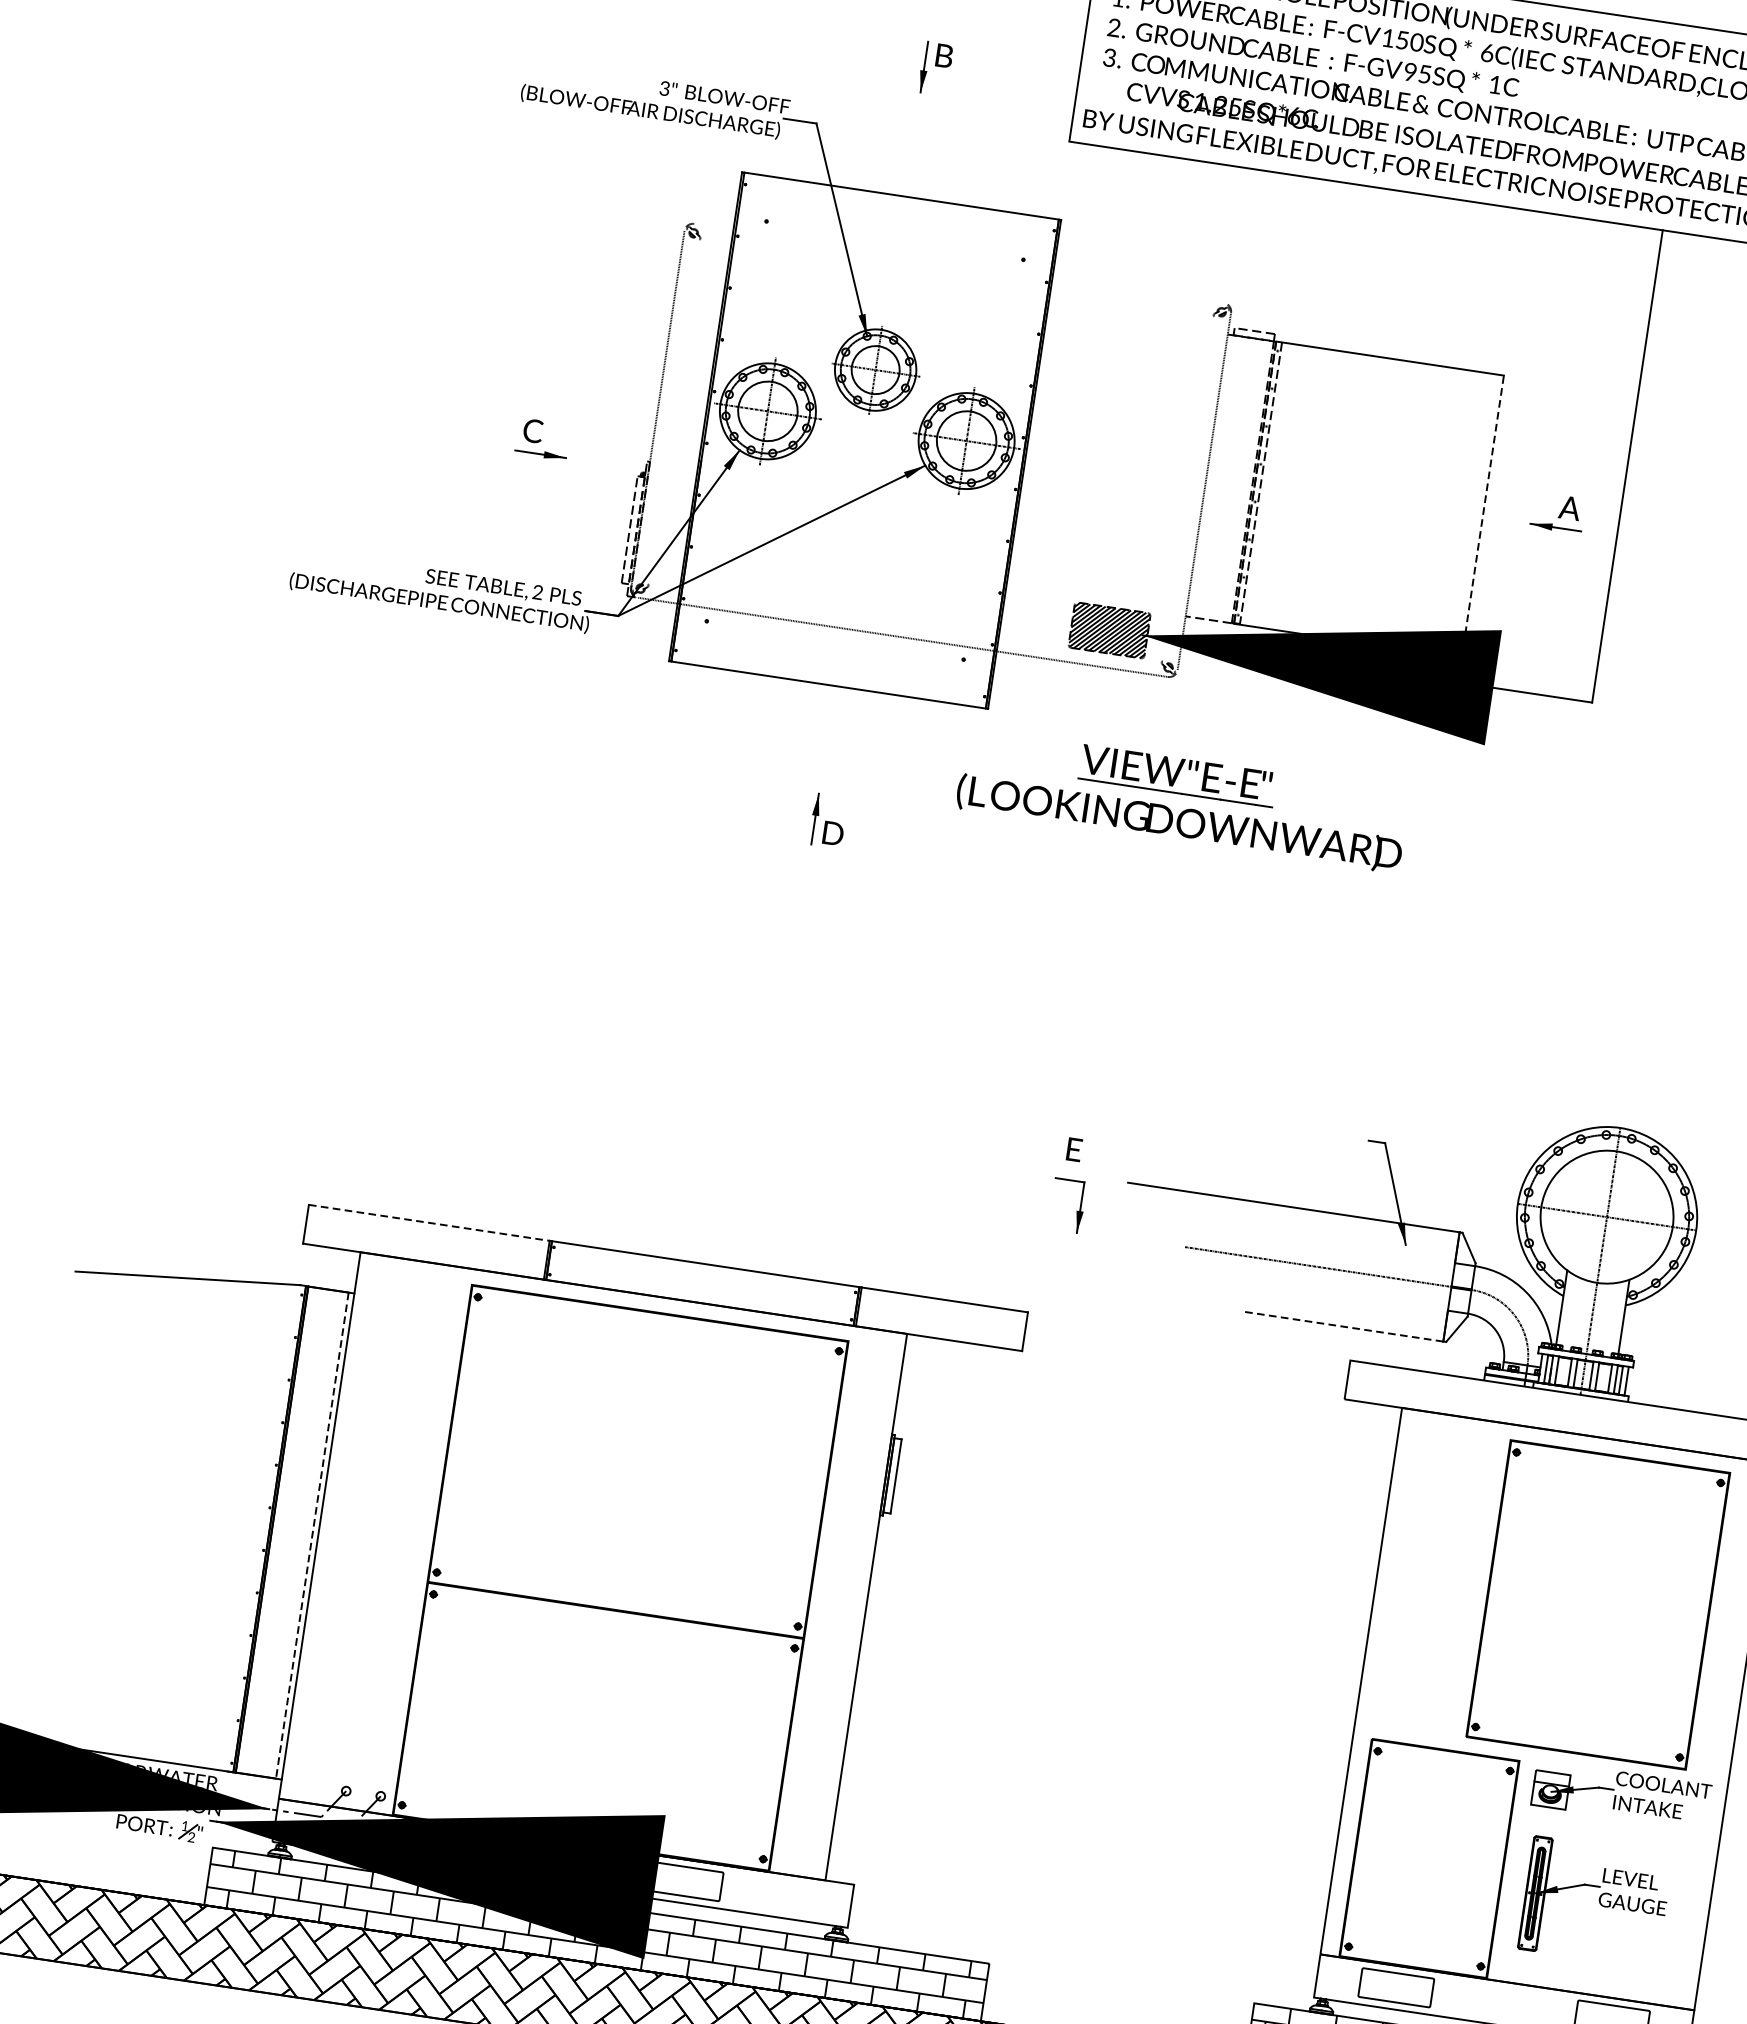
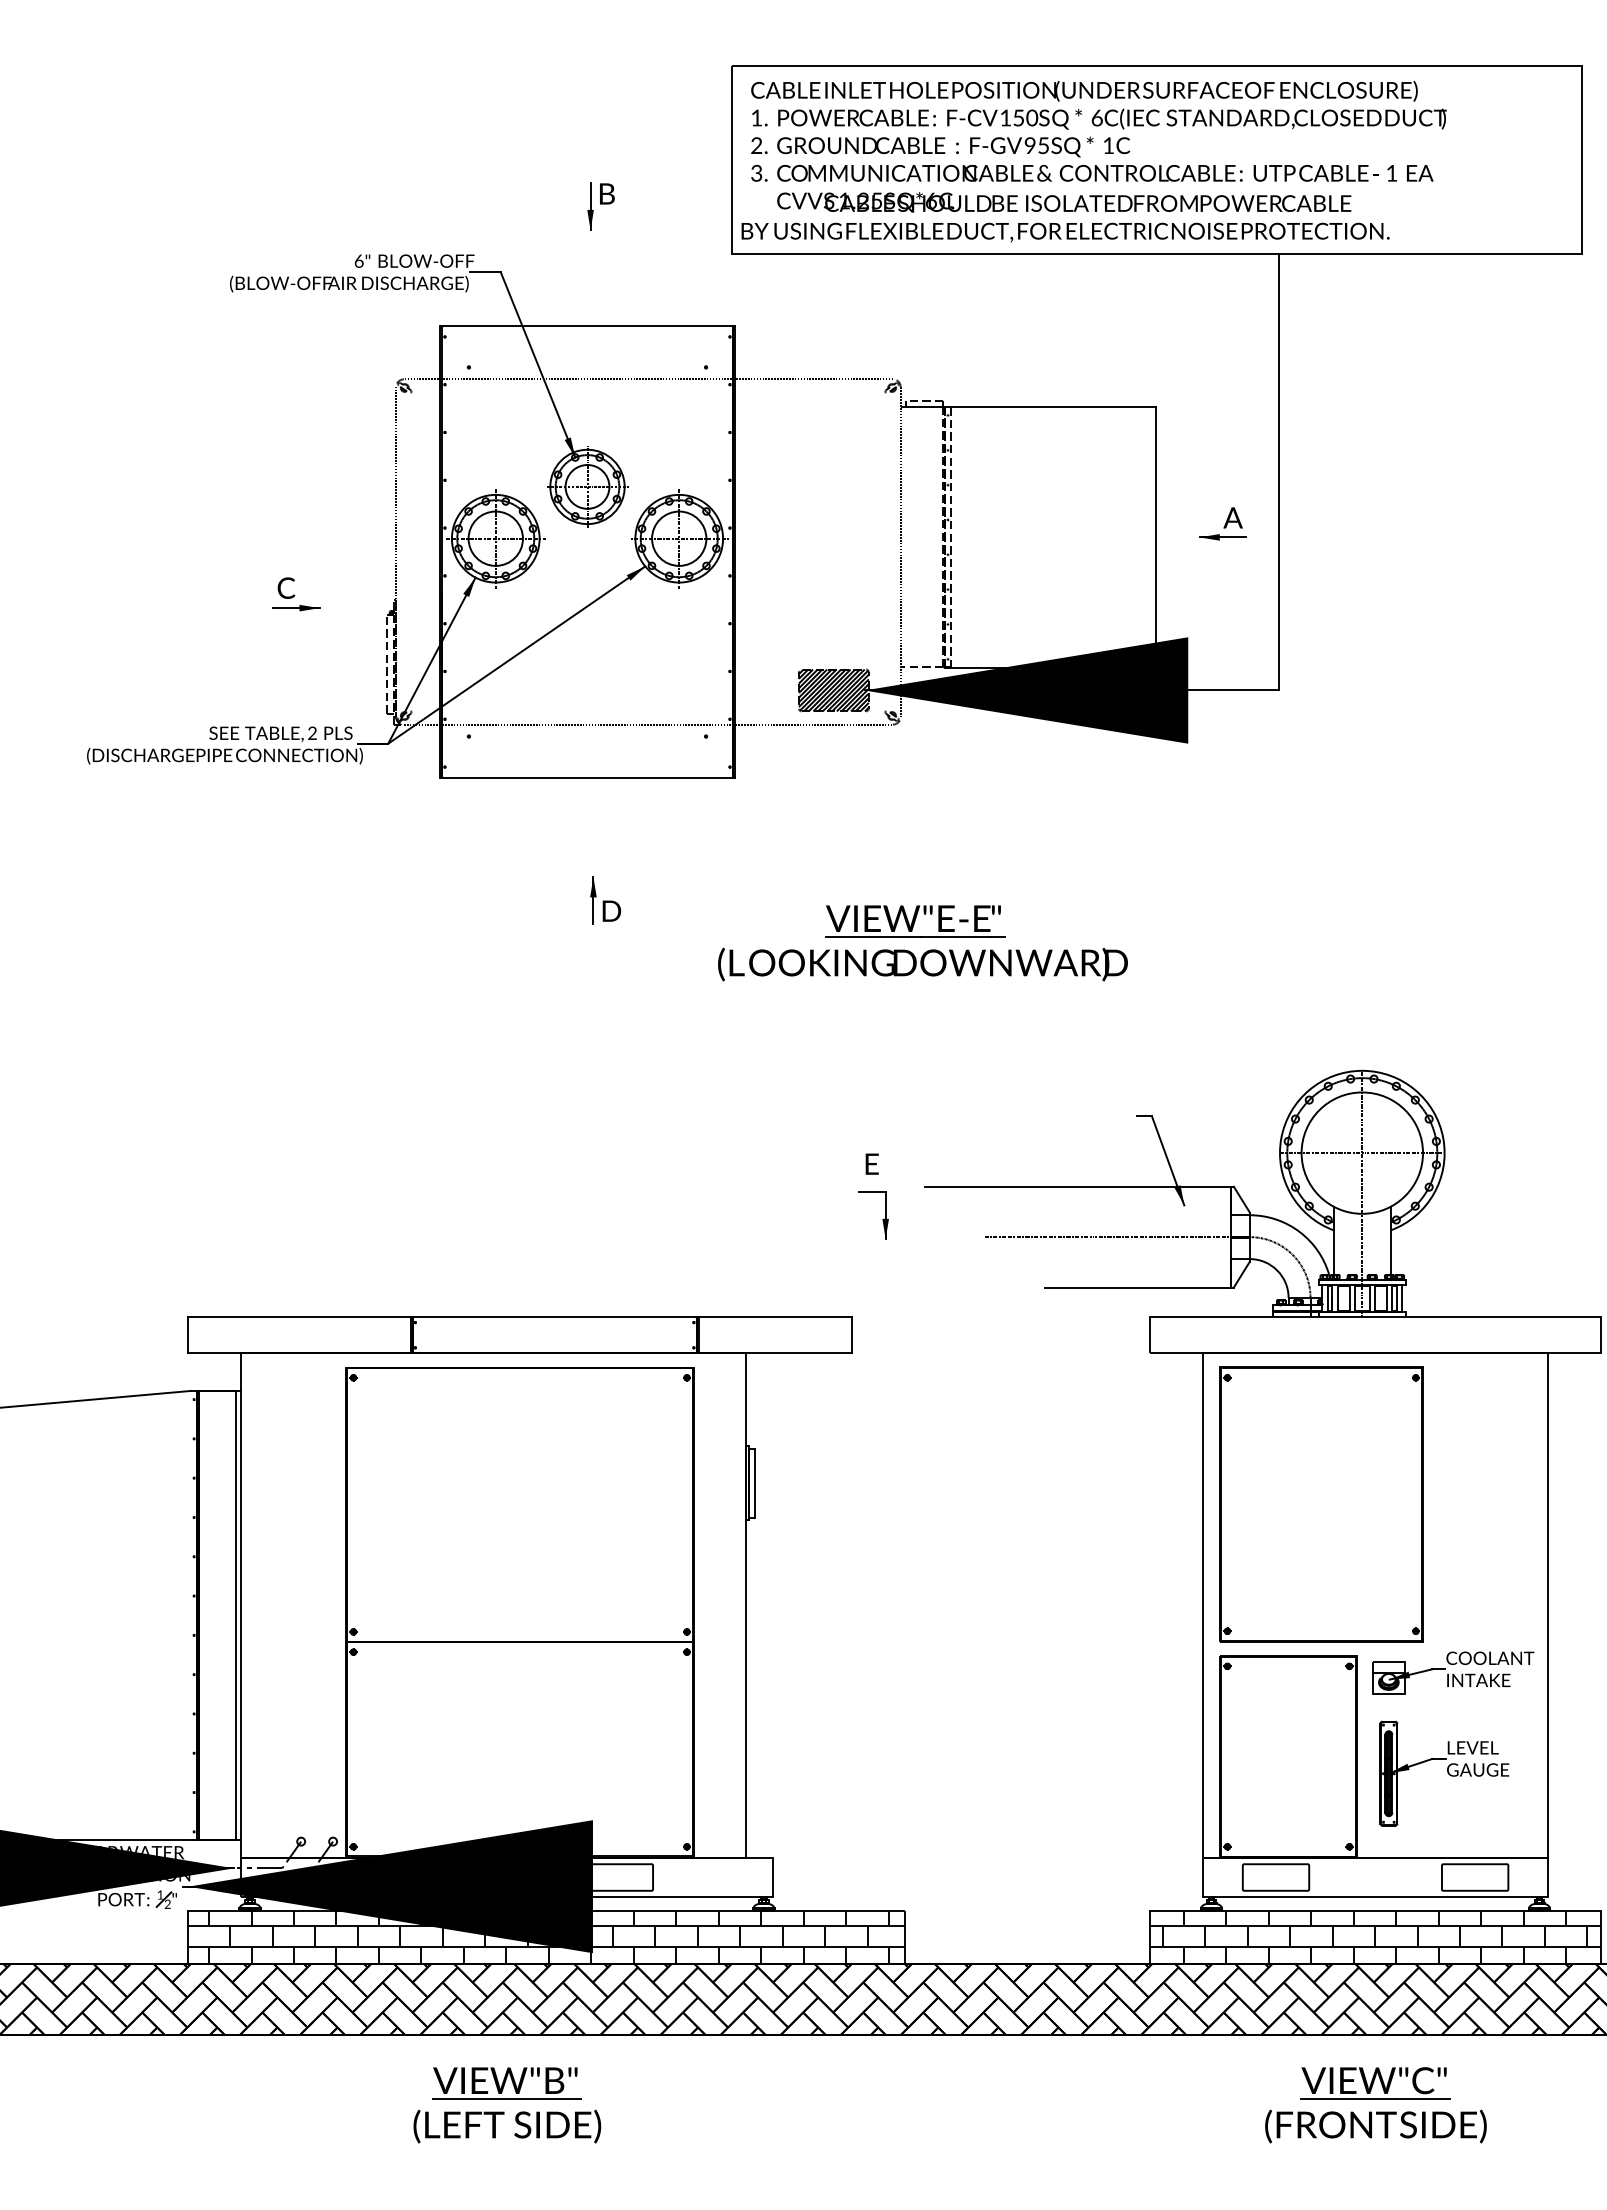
text: (664, 87) -> (358, 260), 3" -> 6"
line: (958, 263) -> (647, 379), added
line: (1482, 515) -> (1155, 536), dashed -> solid
part: (1182, 800) -> (922, 943), moved
line: (430, 1223) -> (300, 1317), dashed -> solid
line: (1342, 1326) -> (1138, 1287), dashed -> solid
line: (312, 1535) -> (236, 1615), dashed -> solid
part: (1598, 1604) -> (1321, 1504), moved

